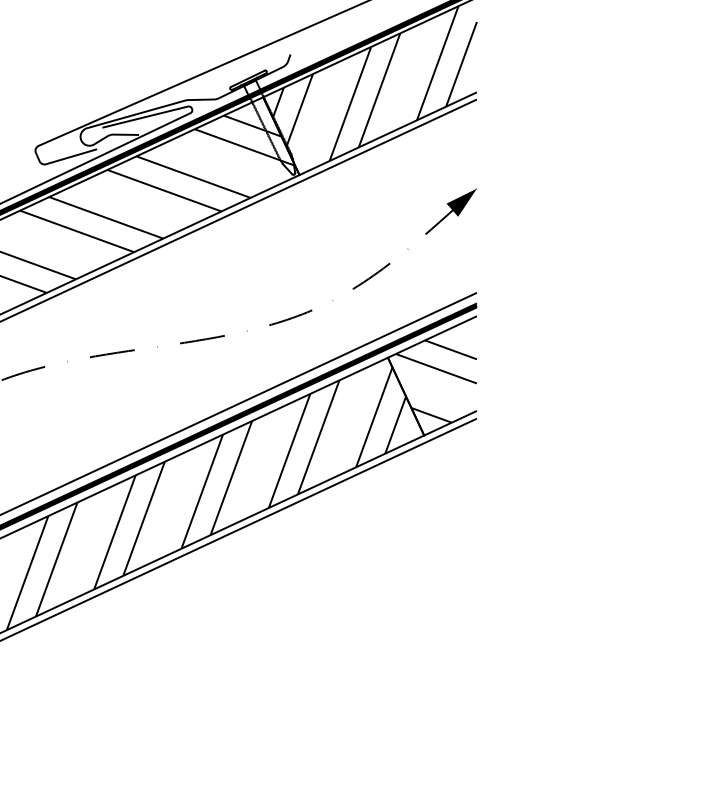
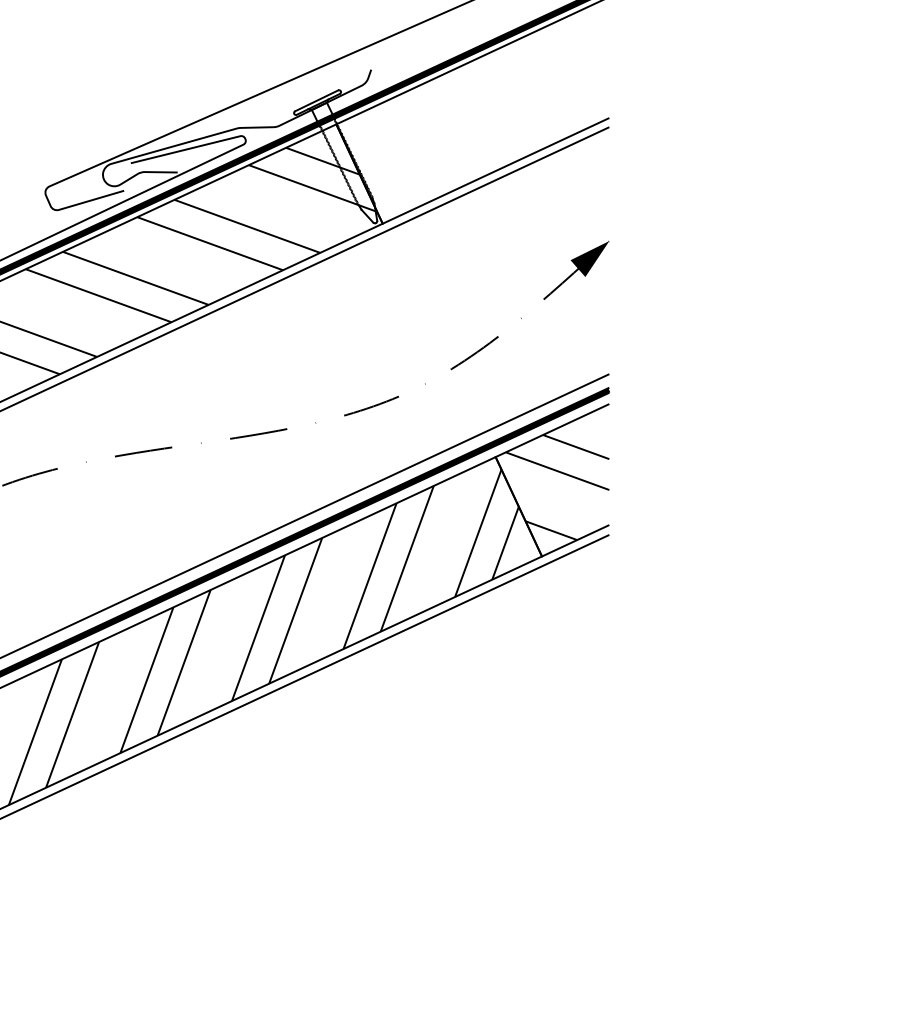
hatch: (374, 83) -> (478, 106), removed

